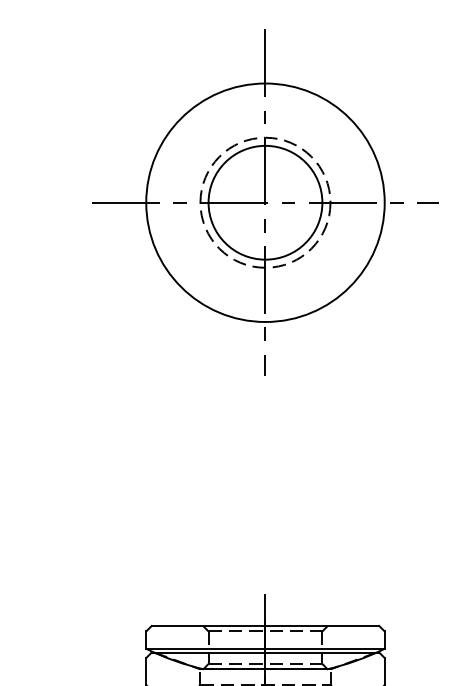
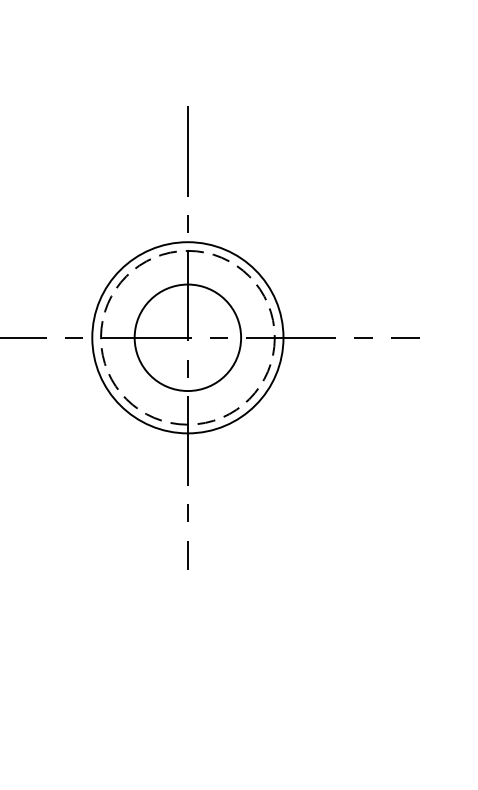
circle: (265, 202) -> (187, 337), size x0.6
circle: (265, 202) -> (187, 337), size x0.7

